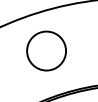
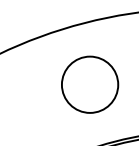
circle: (46, 50) -> (89, 83), moved

